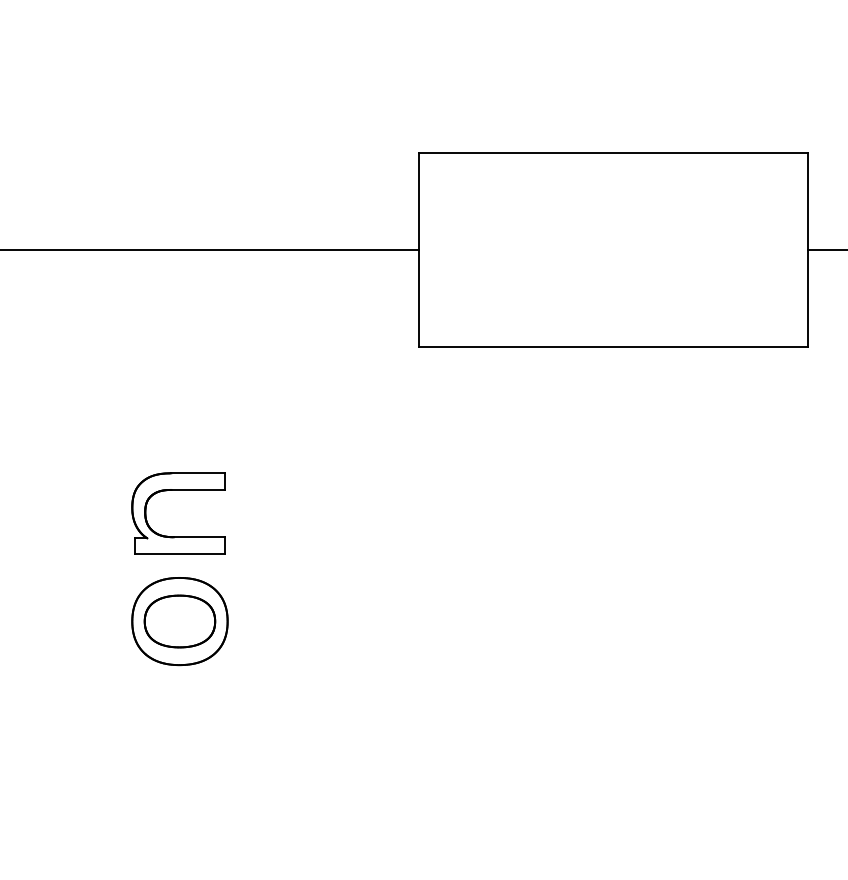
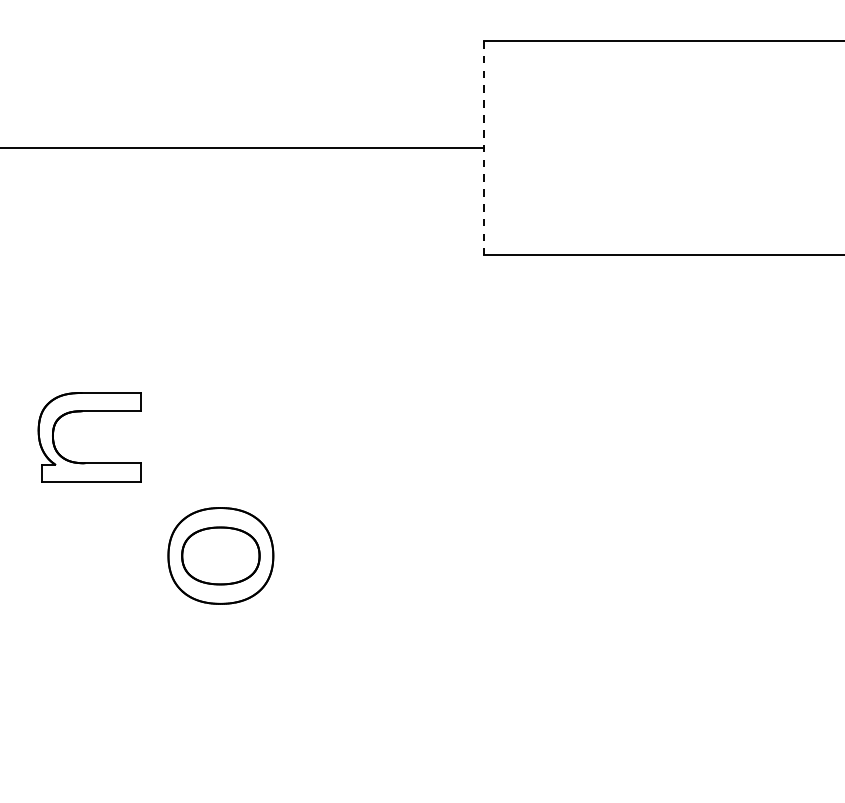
line: (419, 250) -> (484, 147), solid -> dashed
part: (178, 490) -> (89, 411), moved

